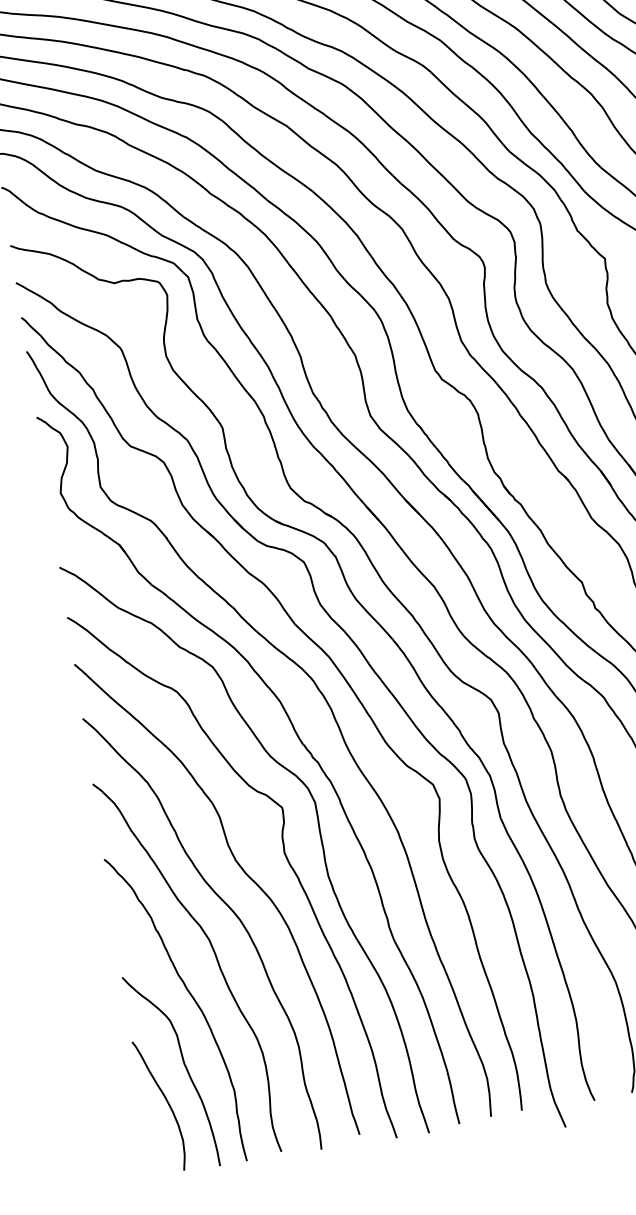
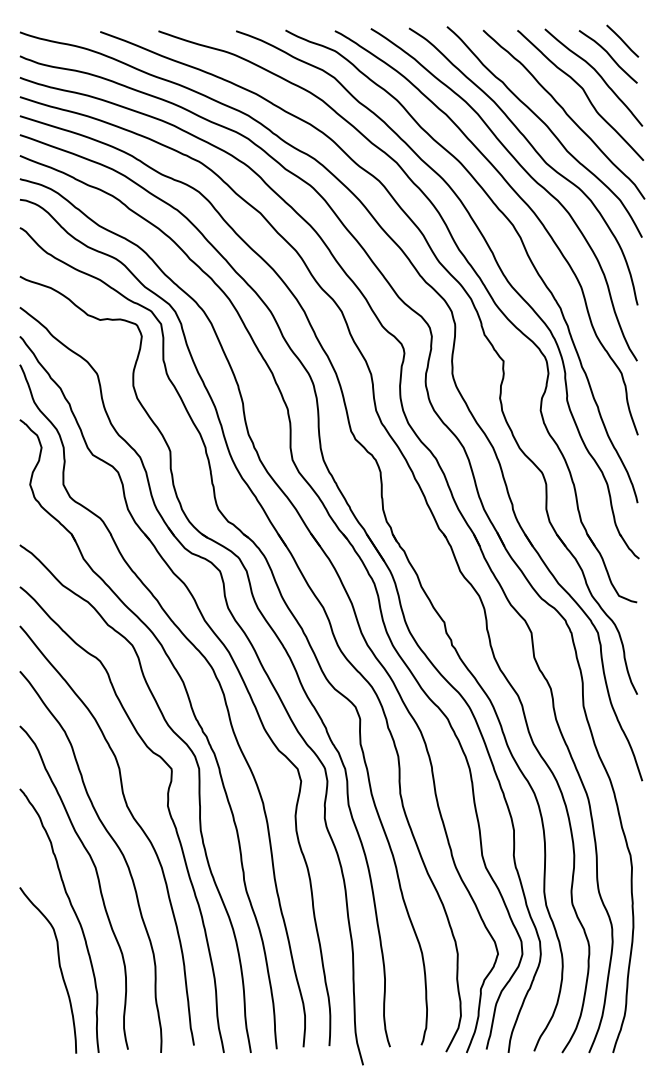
curve: (166, 1102) -> (40, 995), removed

